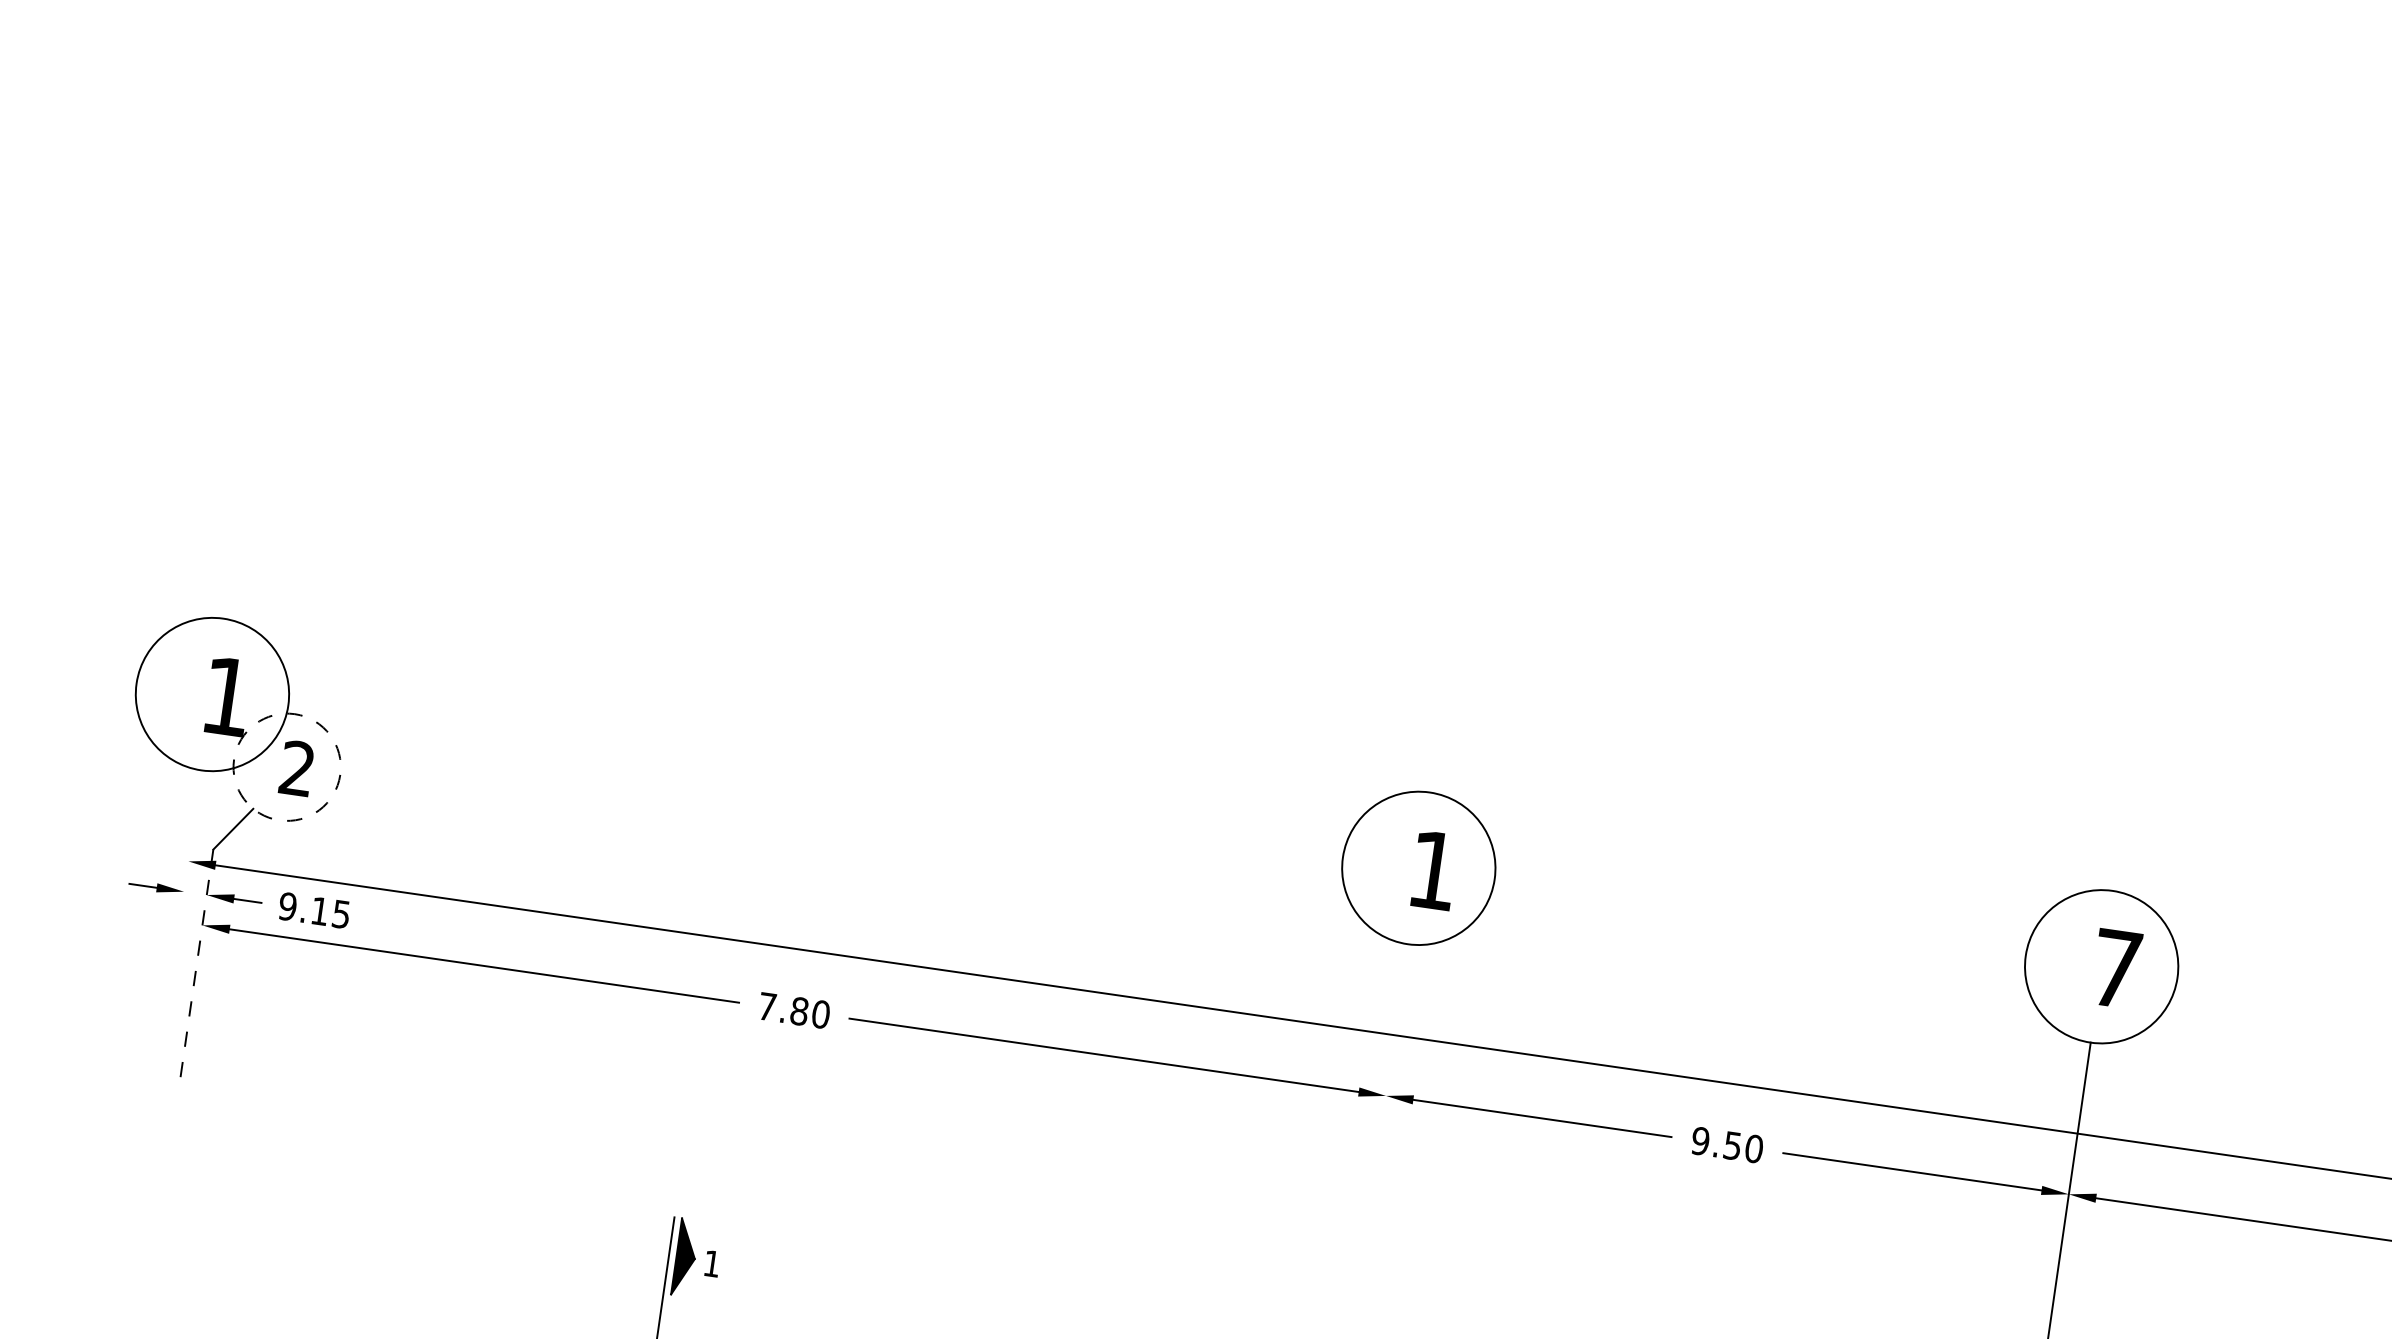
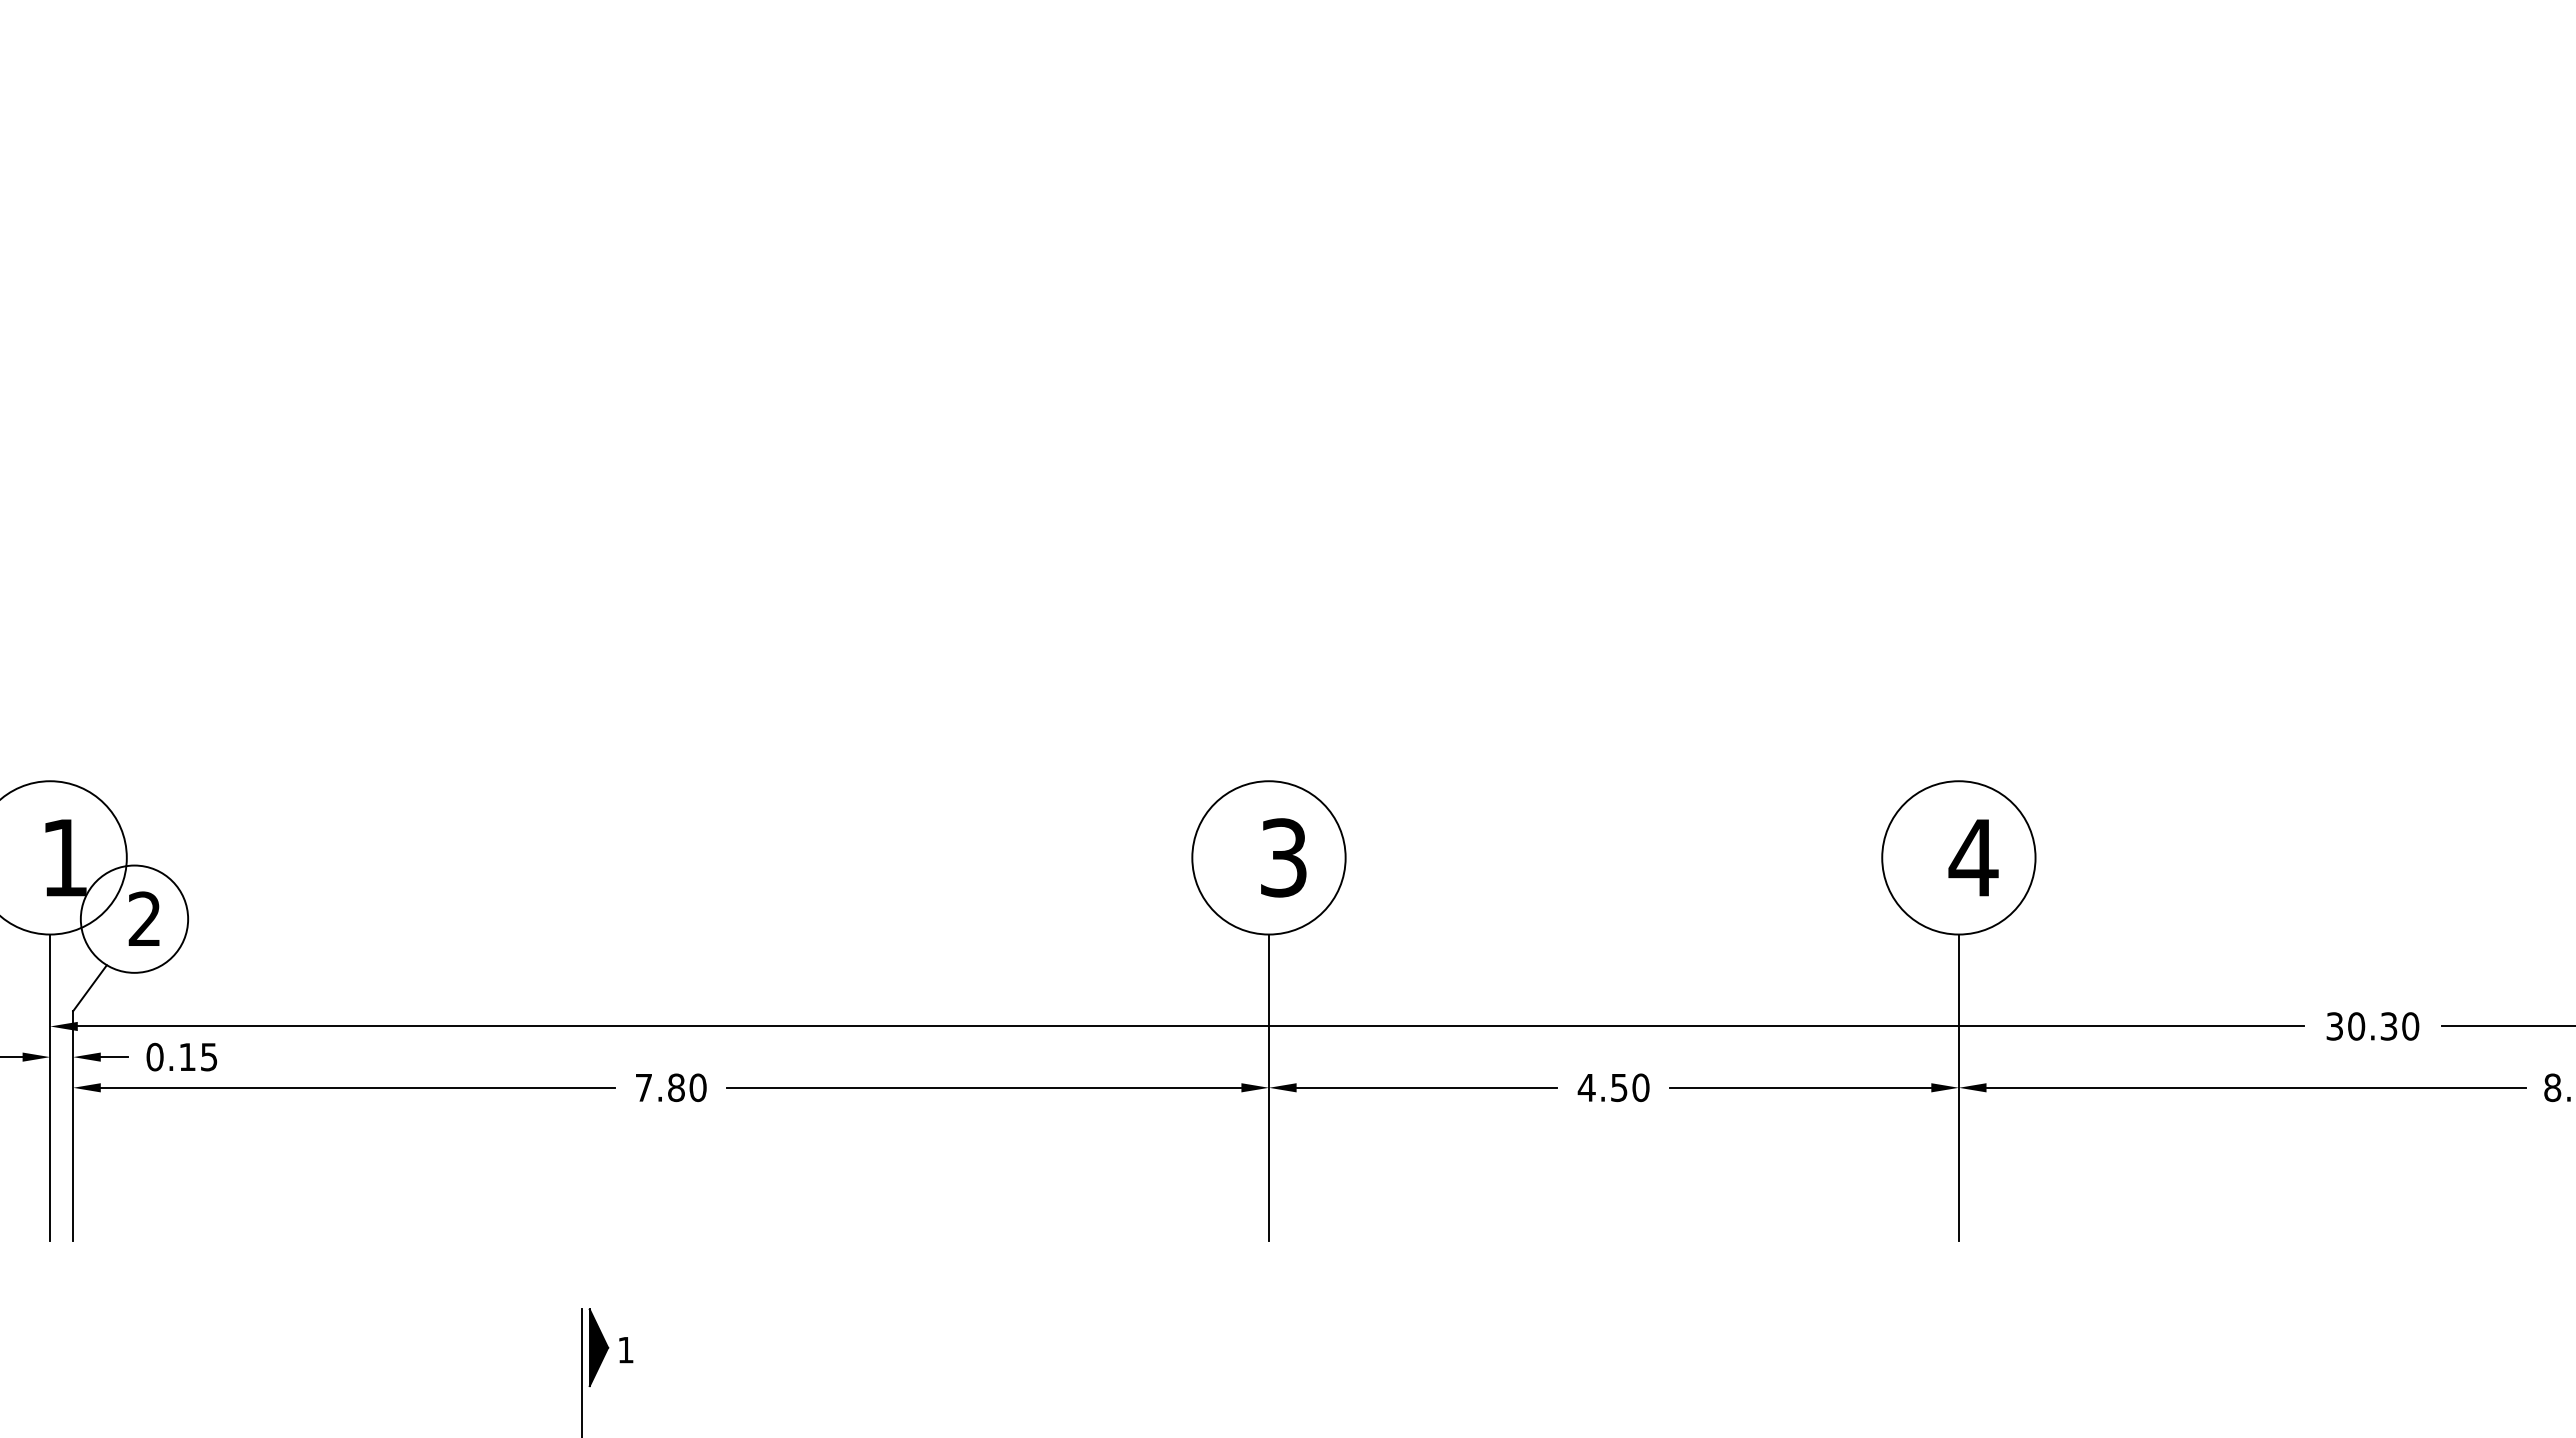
circle: (287, 766) -> (134, 918), dashed -> solid
text: (1433, 870) -> (1283, 857), 1 -> 3
text: (287, 906) -> (154, 1057), 9.15 -> 0.15
line: (180, 921) -> (50, 1087), added
line: (197, 963) -> (73, 1126), dashed -> solid
text: (2116, 968) -> (1973, 857), 7 -> 4
line: (1385, 1095) -> (1268, 1087), added
text: (1700, 1140) -> (1586, 1087), 9.50 -> 4.50

